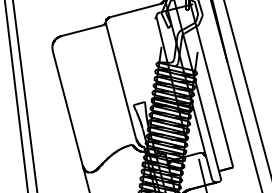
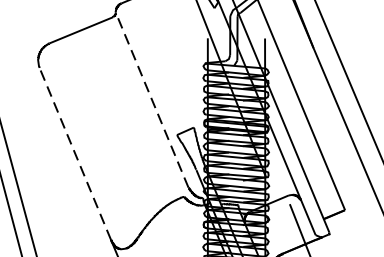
line: (120, 80) -> (151, 99), solid -> dashed
line: (67, 107) -> (74, 152), solid -> dashed

